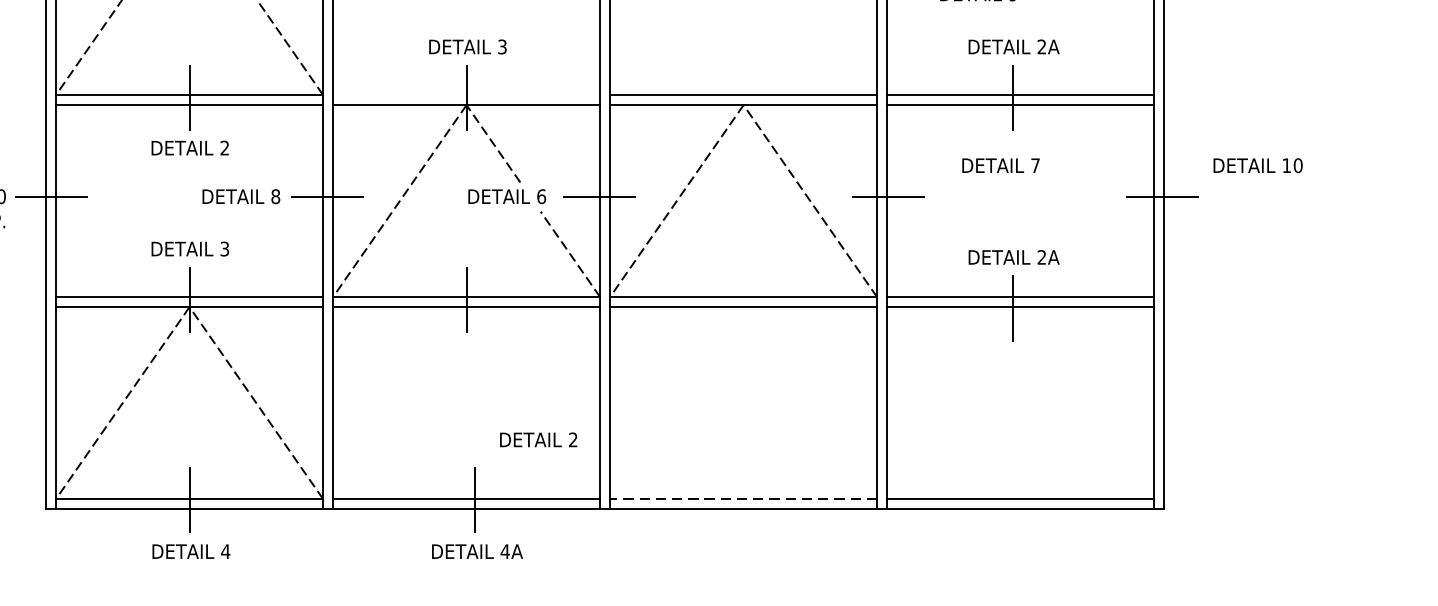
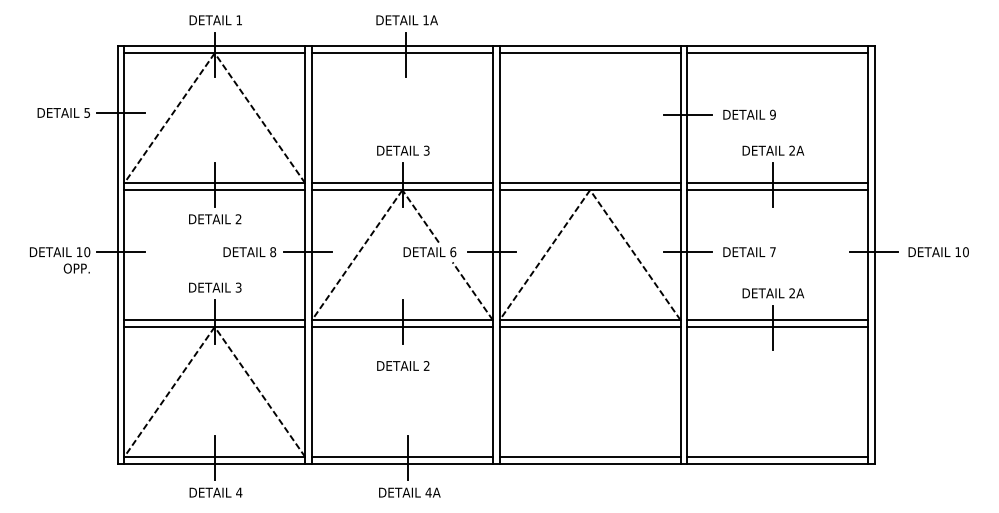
line: (465, 95) -> (401, 183), added
text: (1000, 164) -> (749, 251), moved
text: (1257, 166) -> (938, 252), moved
text: (538, 439) -> (403, 365), moved
line: (742, 499) -> (589, 457), dashed -> solid

